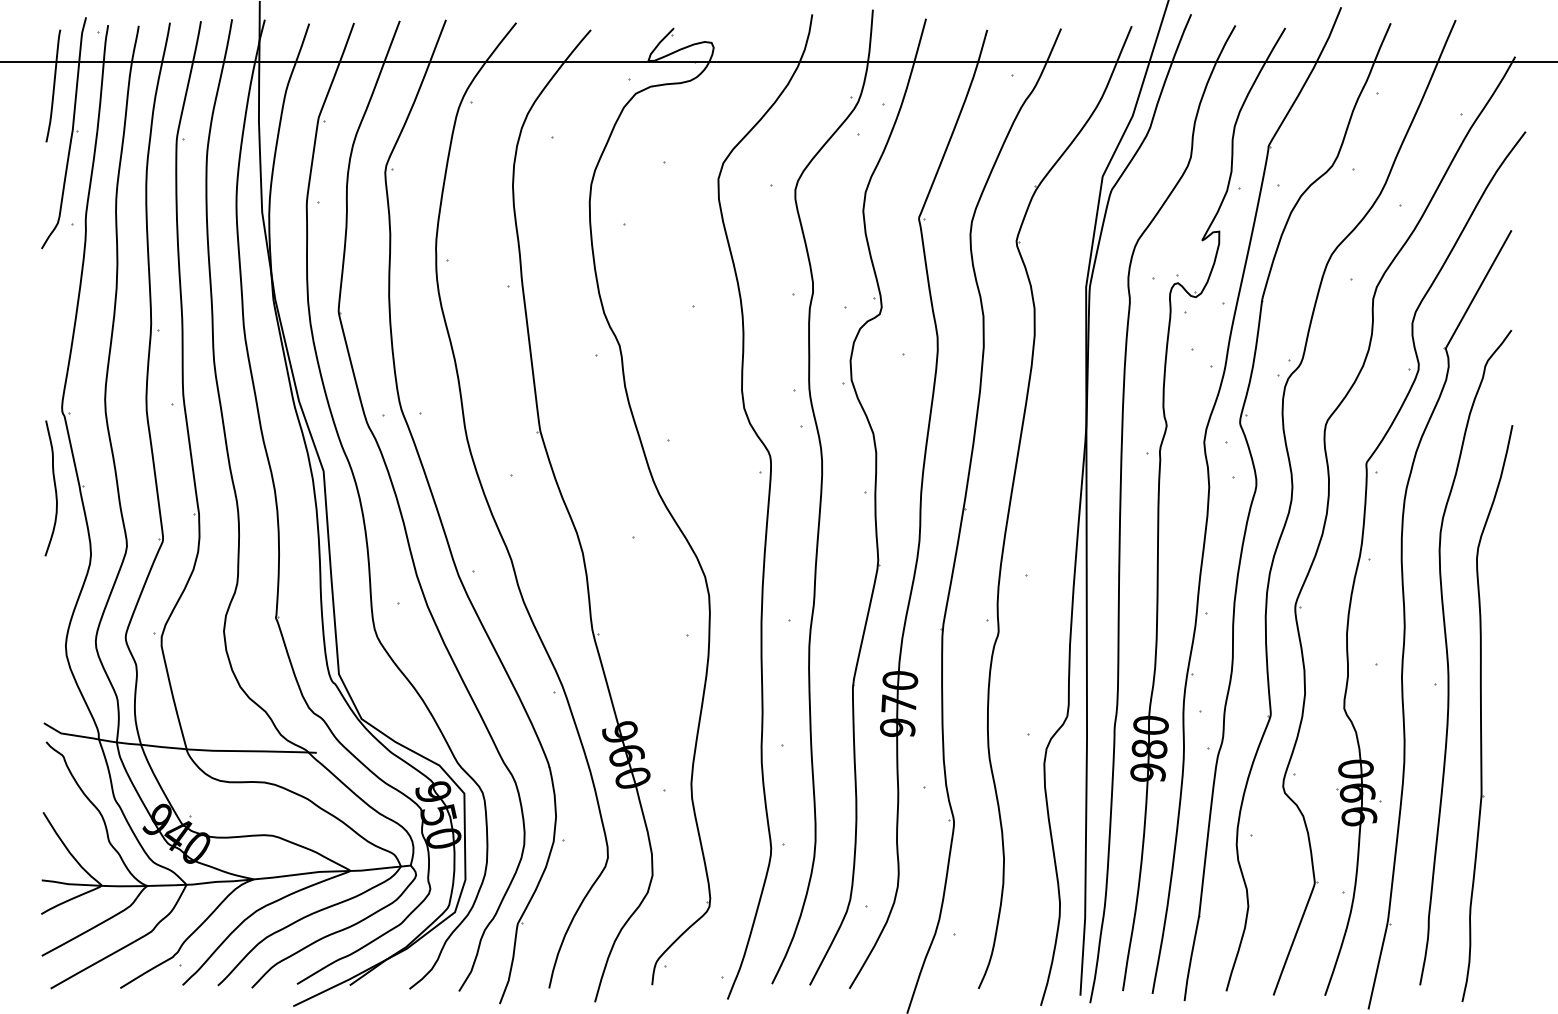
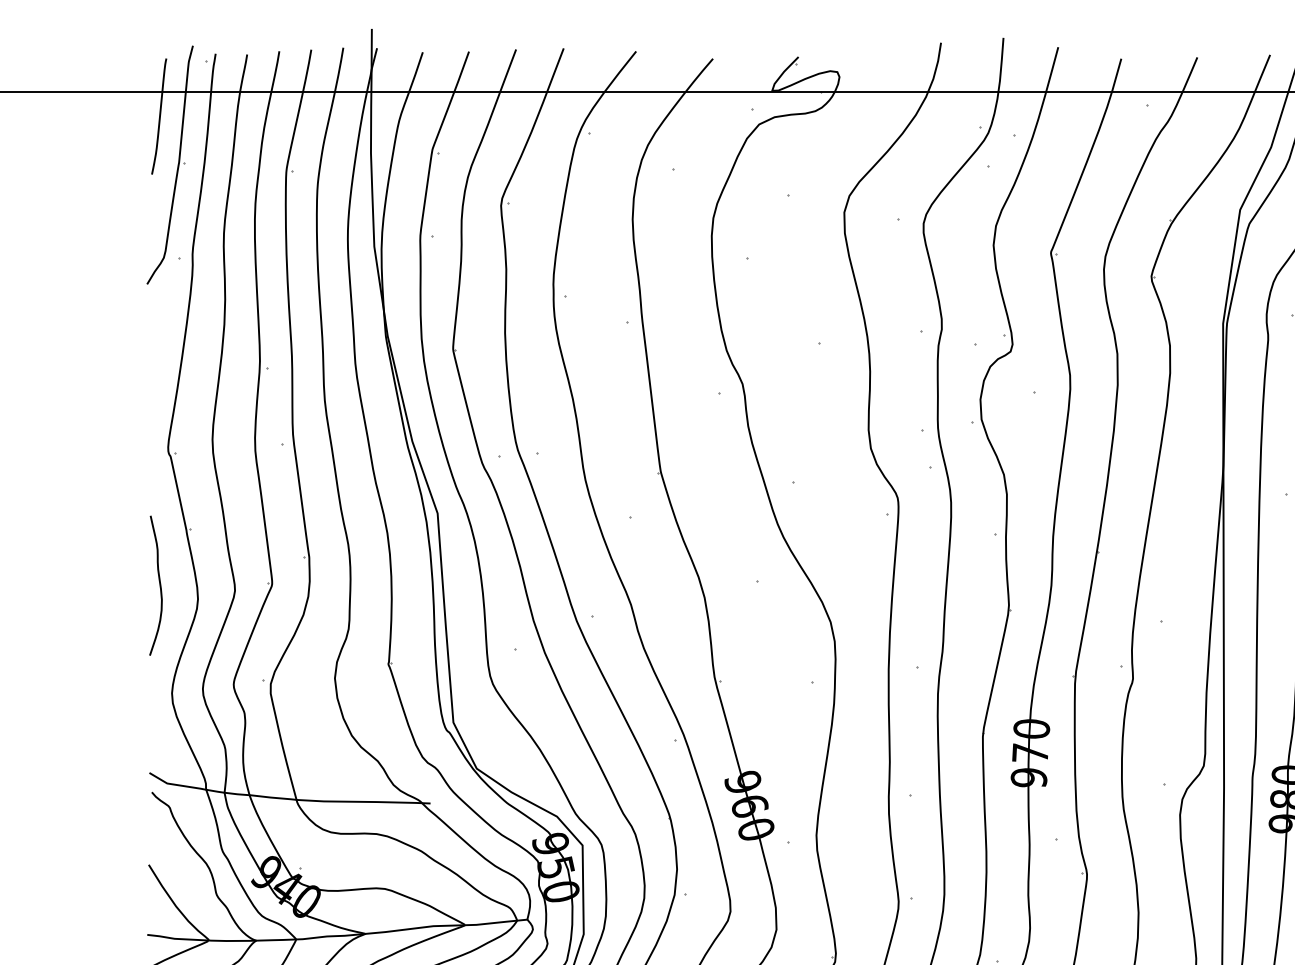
curve: (54, 488) -> (159, 585), moved

